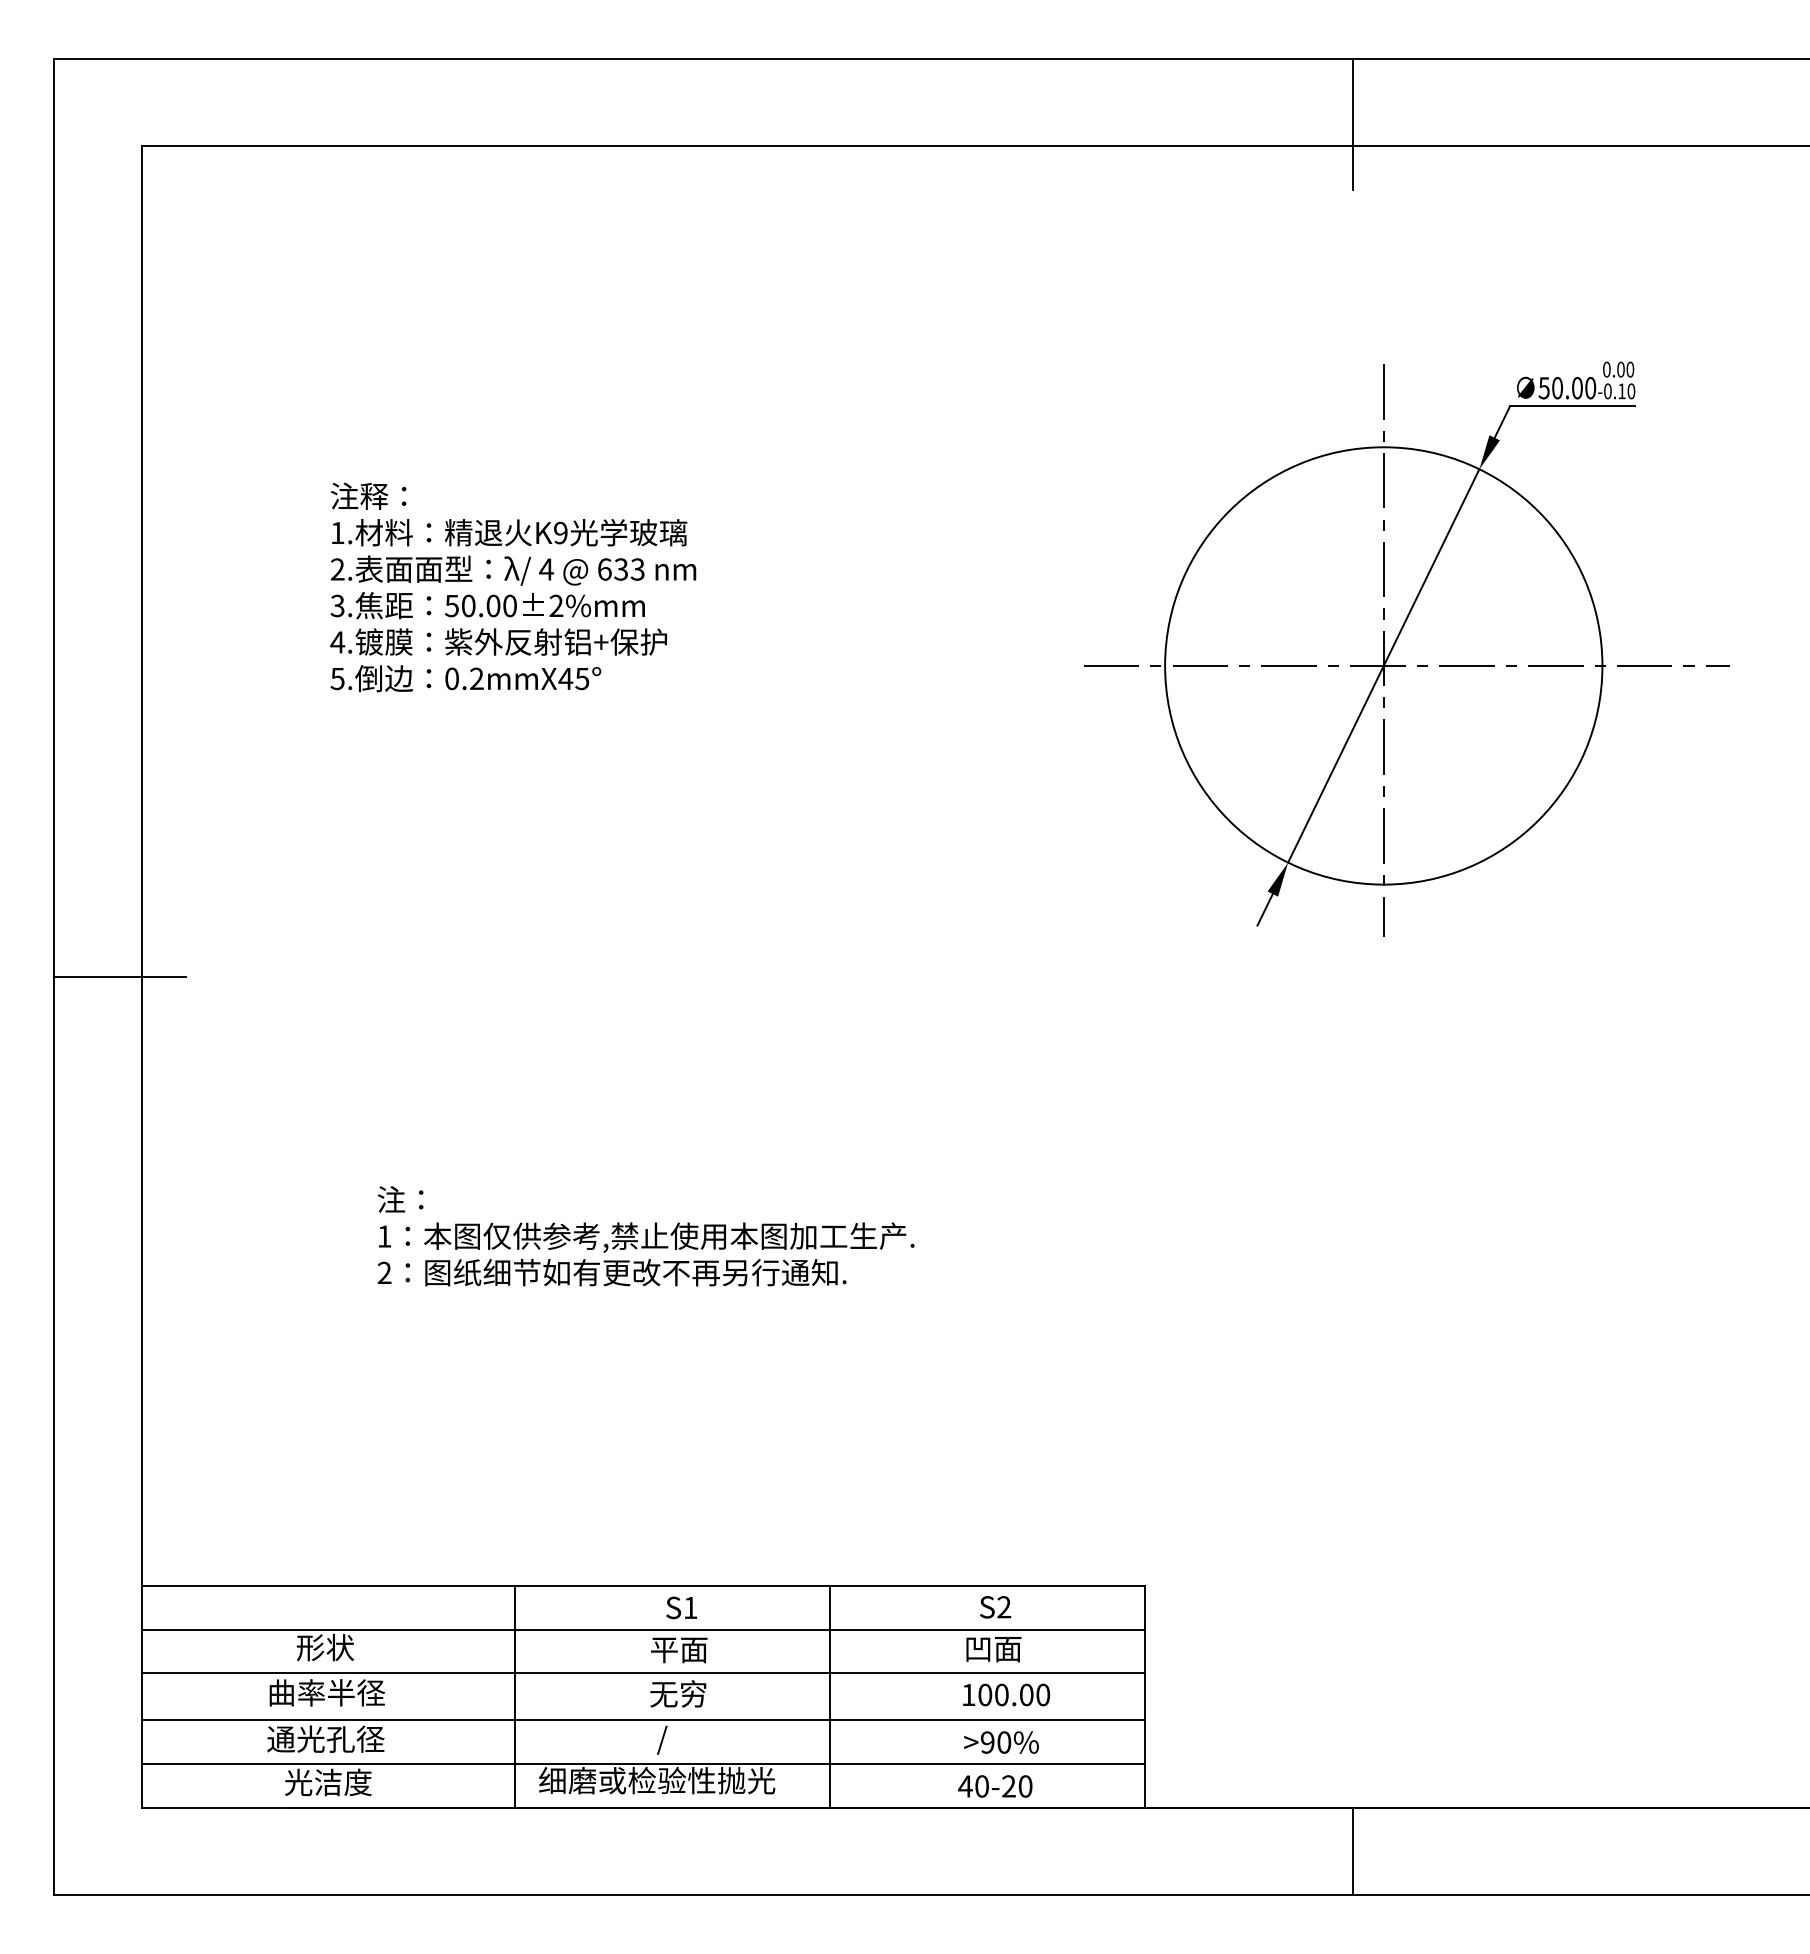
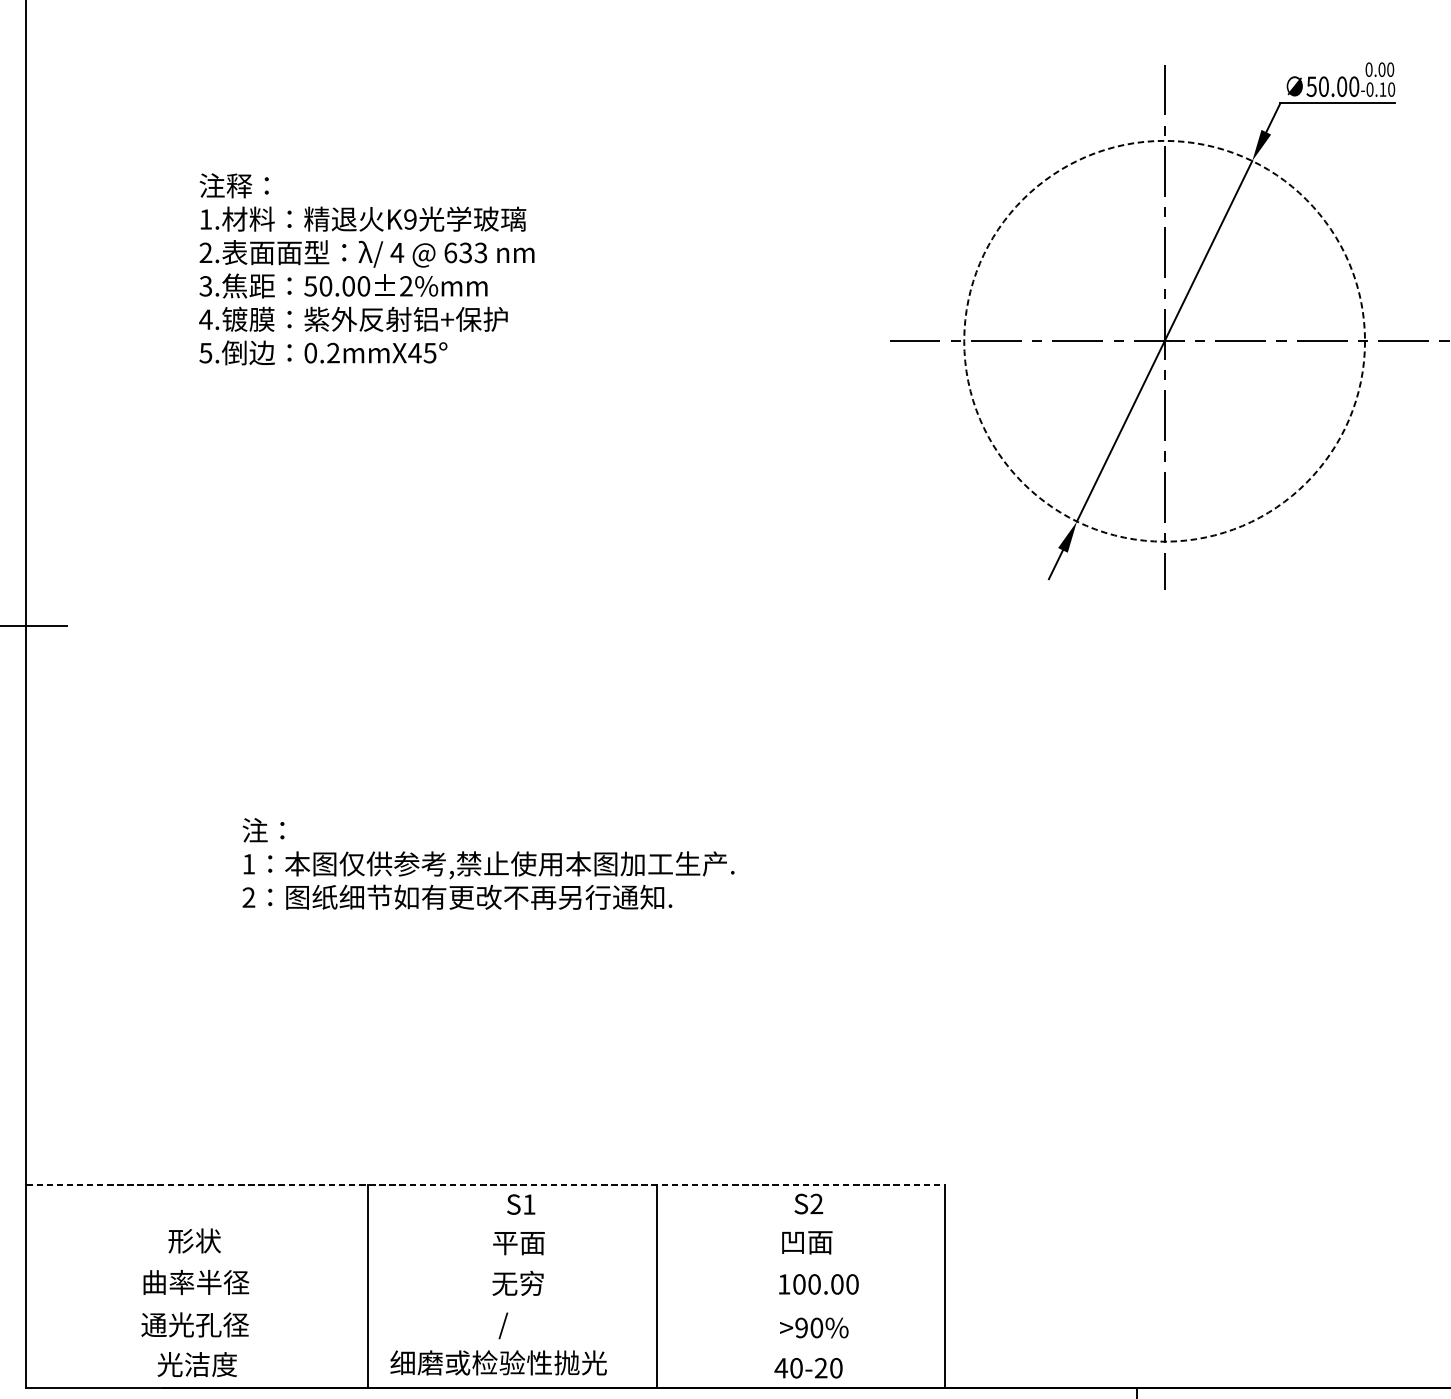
circle: (1383, 665) -> (1164, 340), solid -> dashed
line: (643, 1586) -> (486, 1184), solid -> dashed
line: (642, 1630) -> (485, 1225), removed
line: (642, 1673) -> (485, 1264), removed
line: (642, 1720) -> (485, 1307), removed
line: (642, 1764) -> (485, 1348), removed

